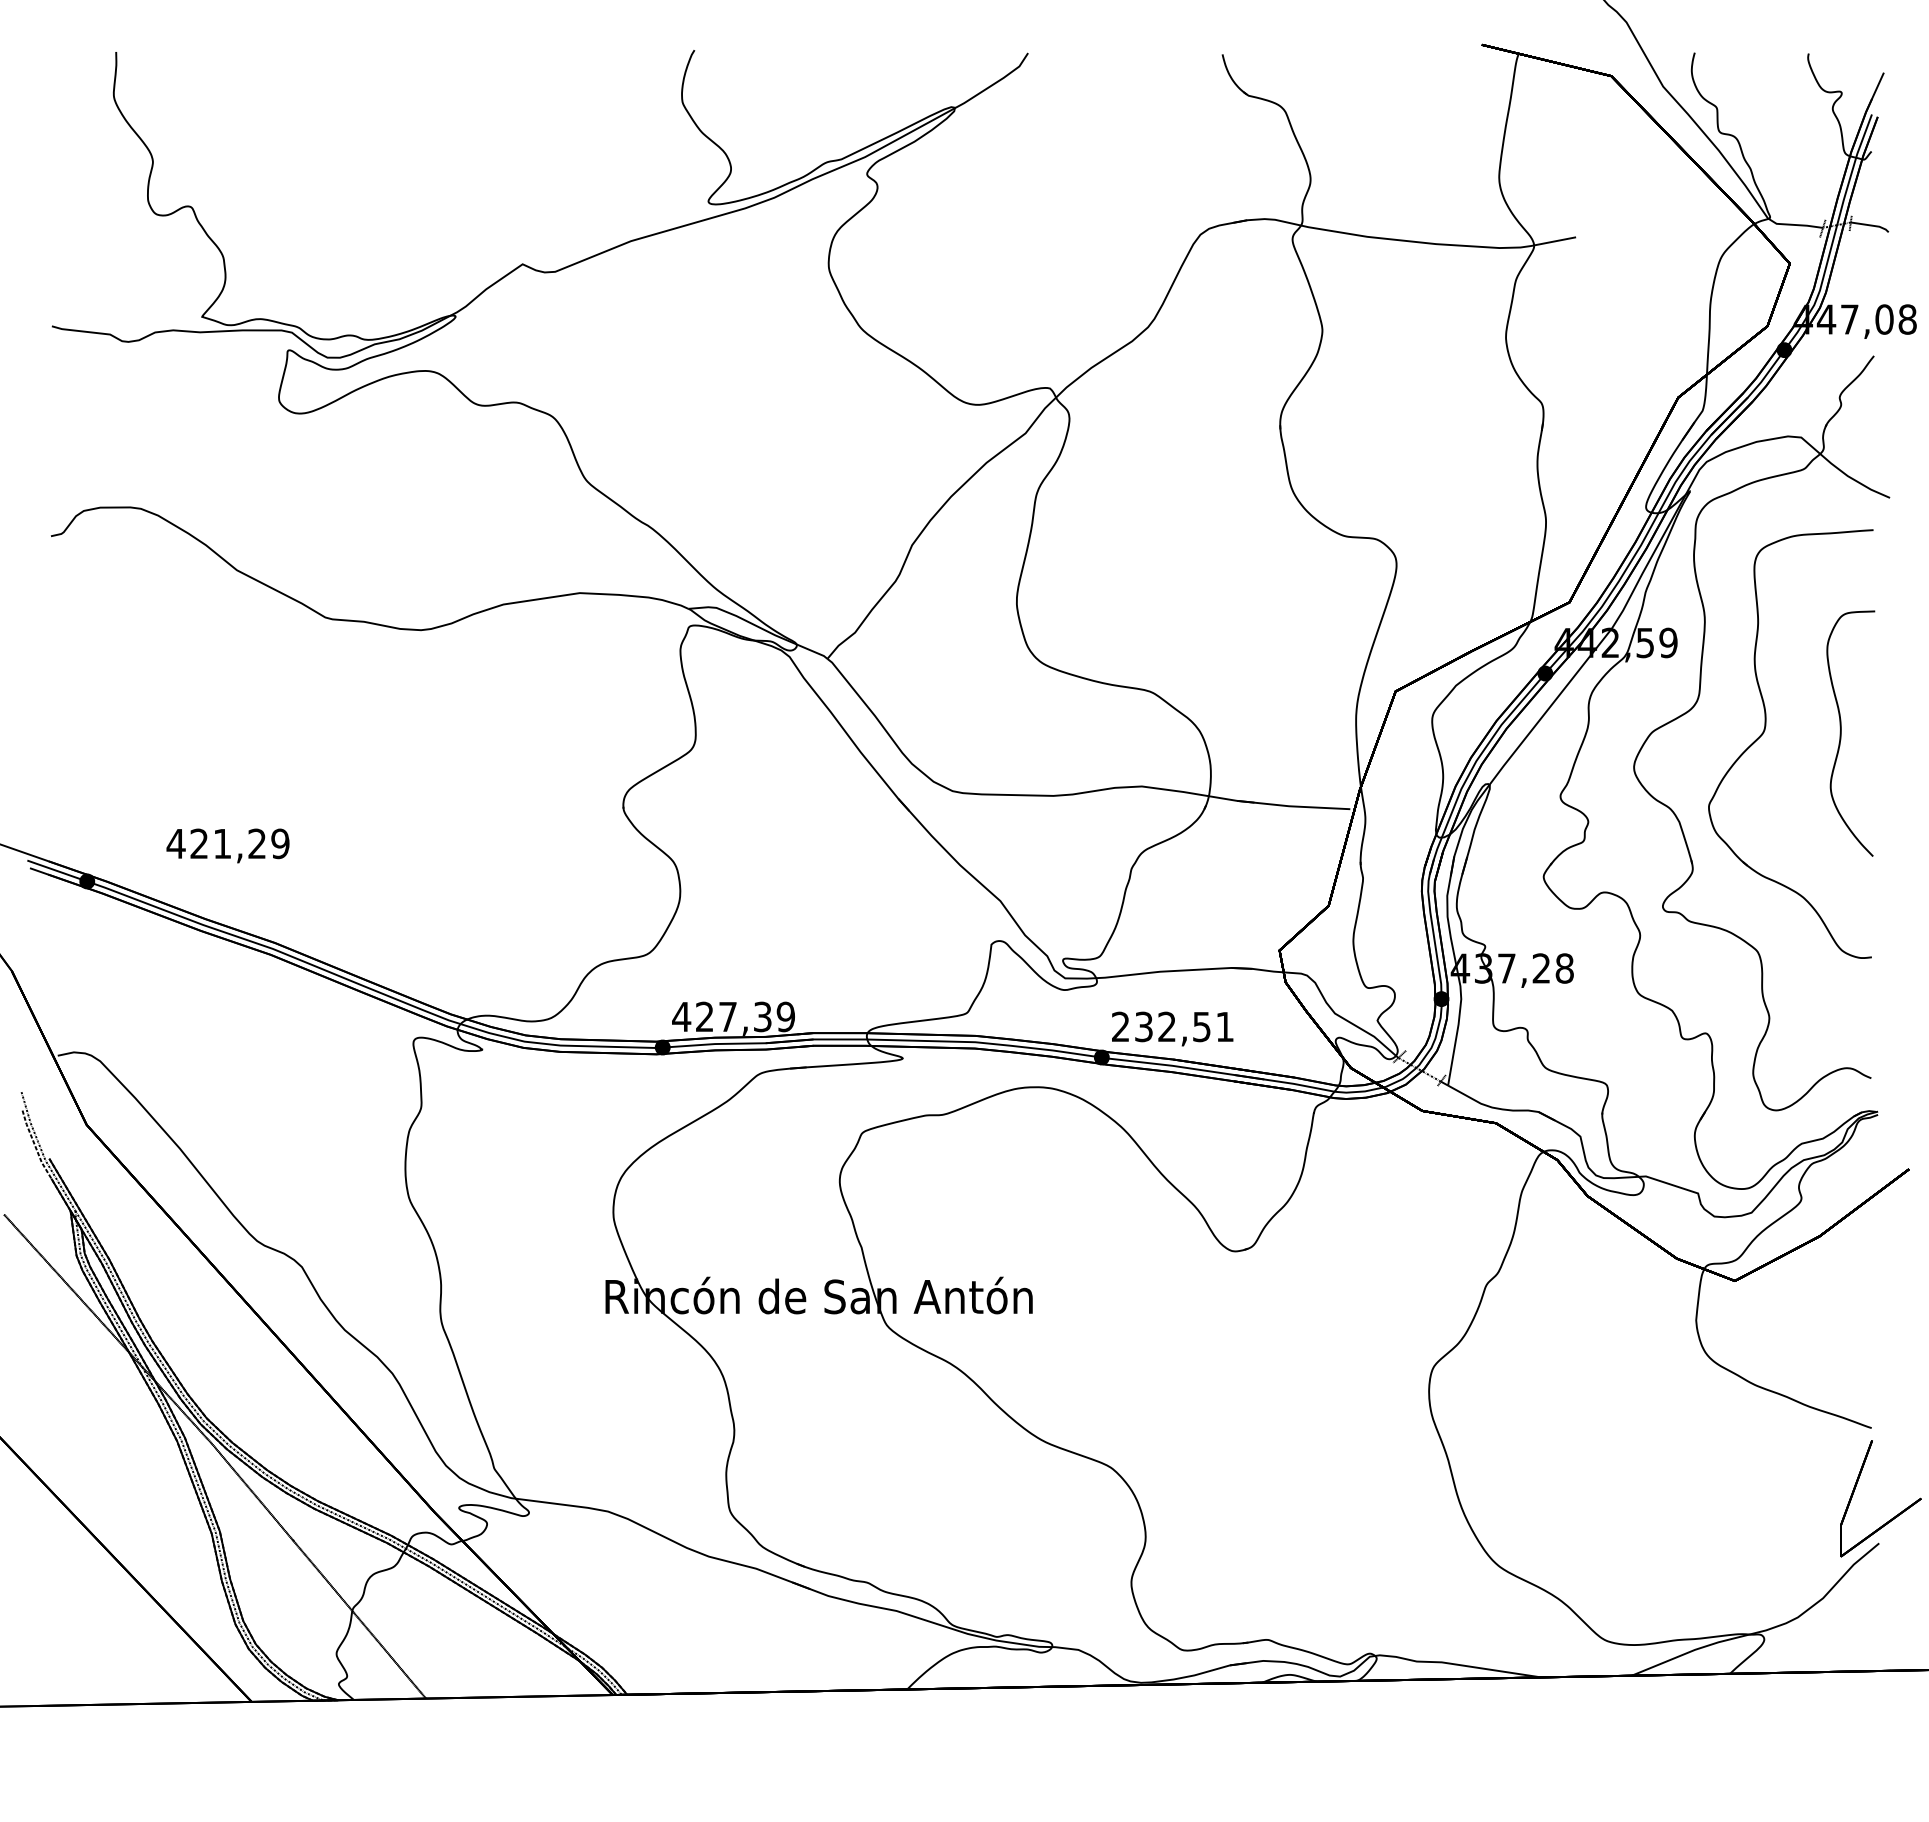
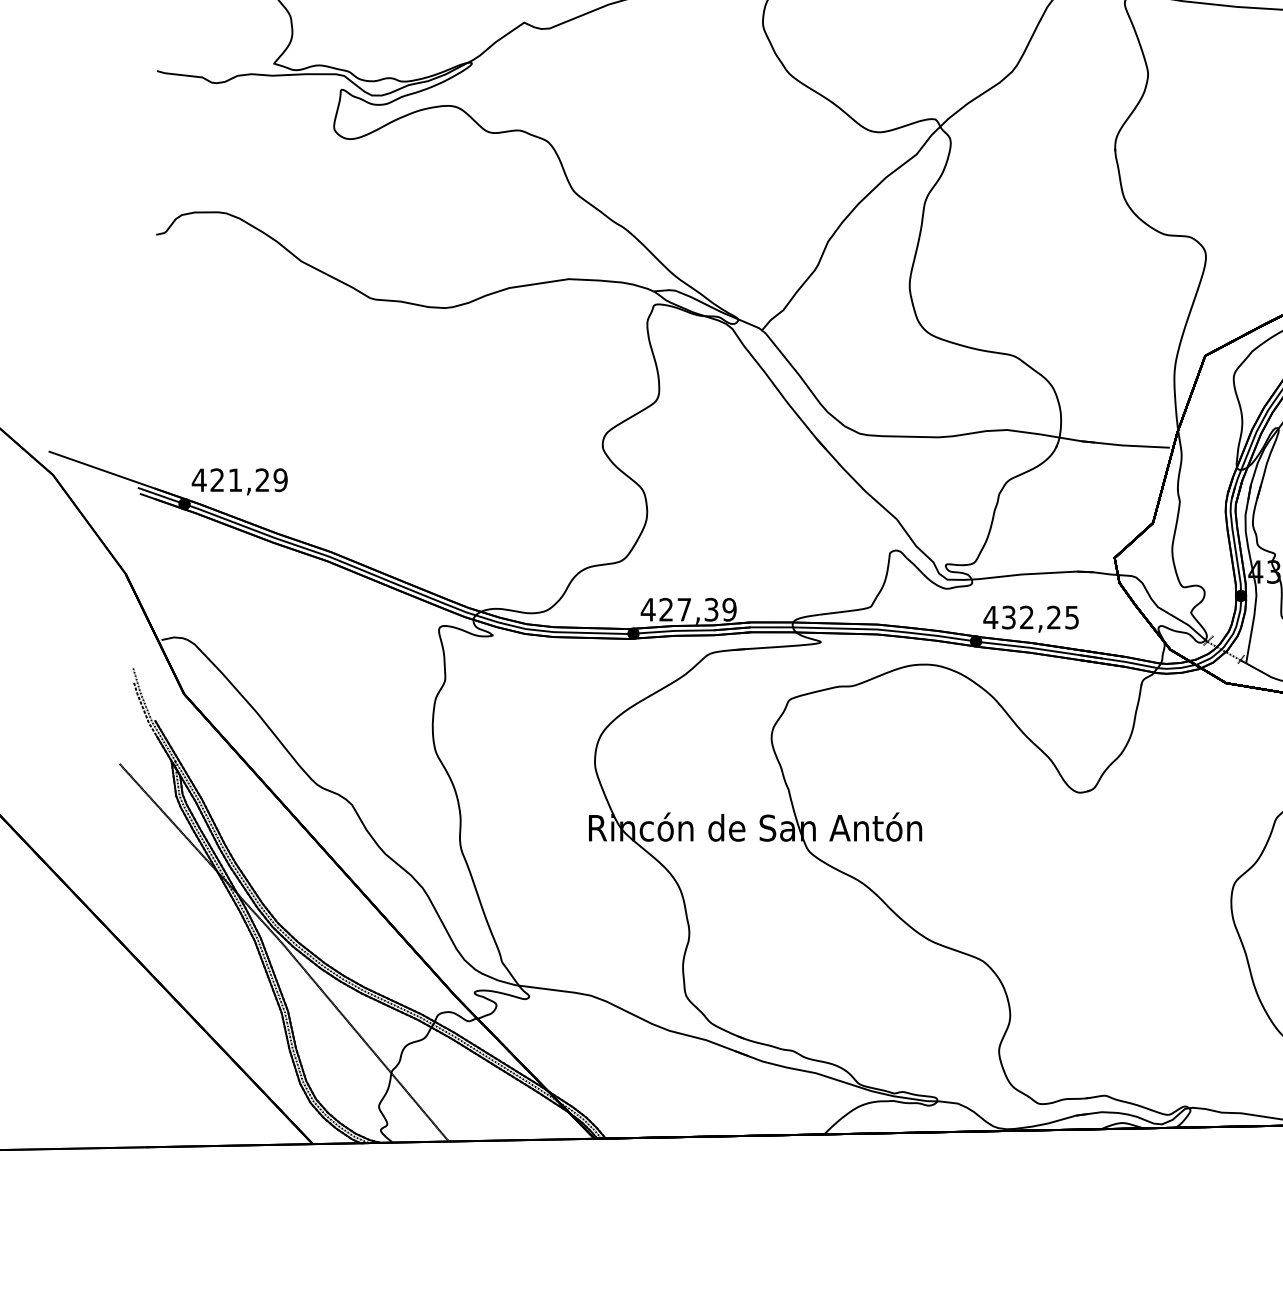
text: (227, 845) -> (239, 481), moved
text: (1172, 1026) -> (1031, 617), 232,51 -> 432,25

